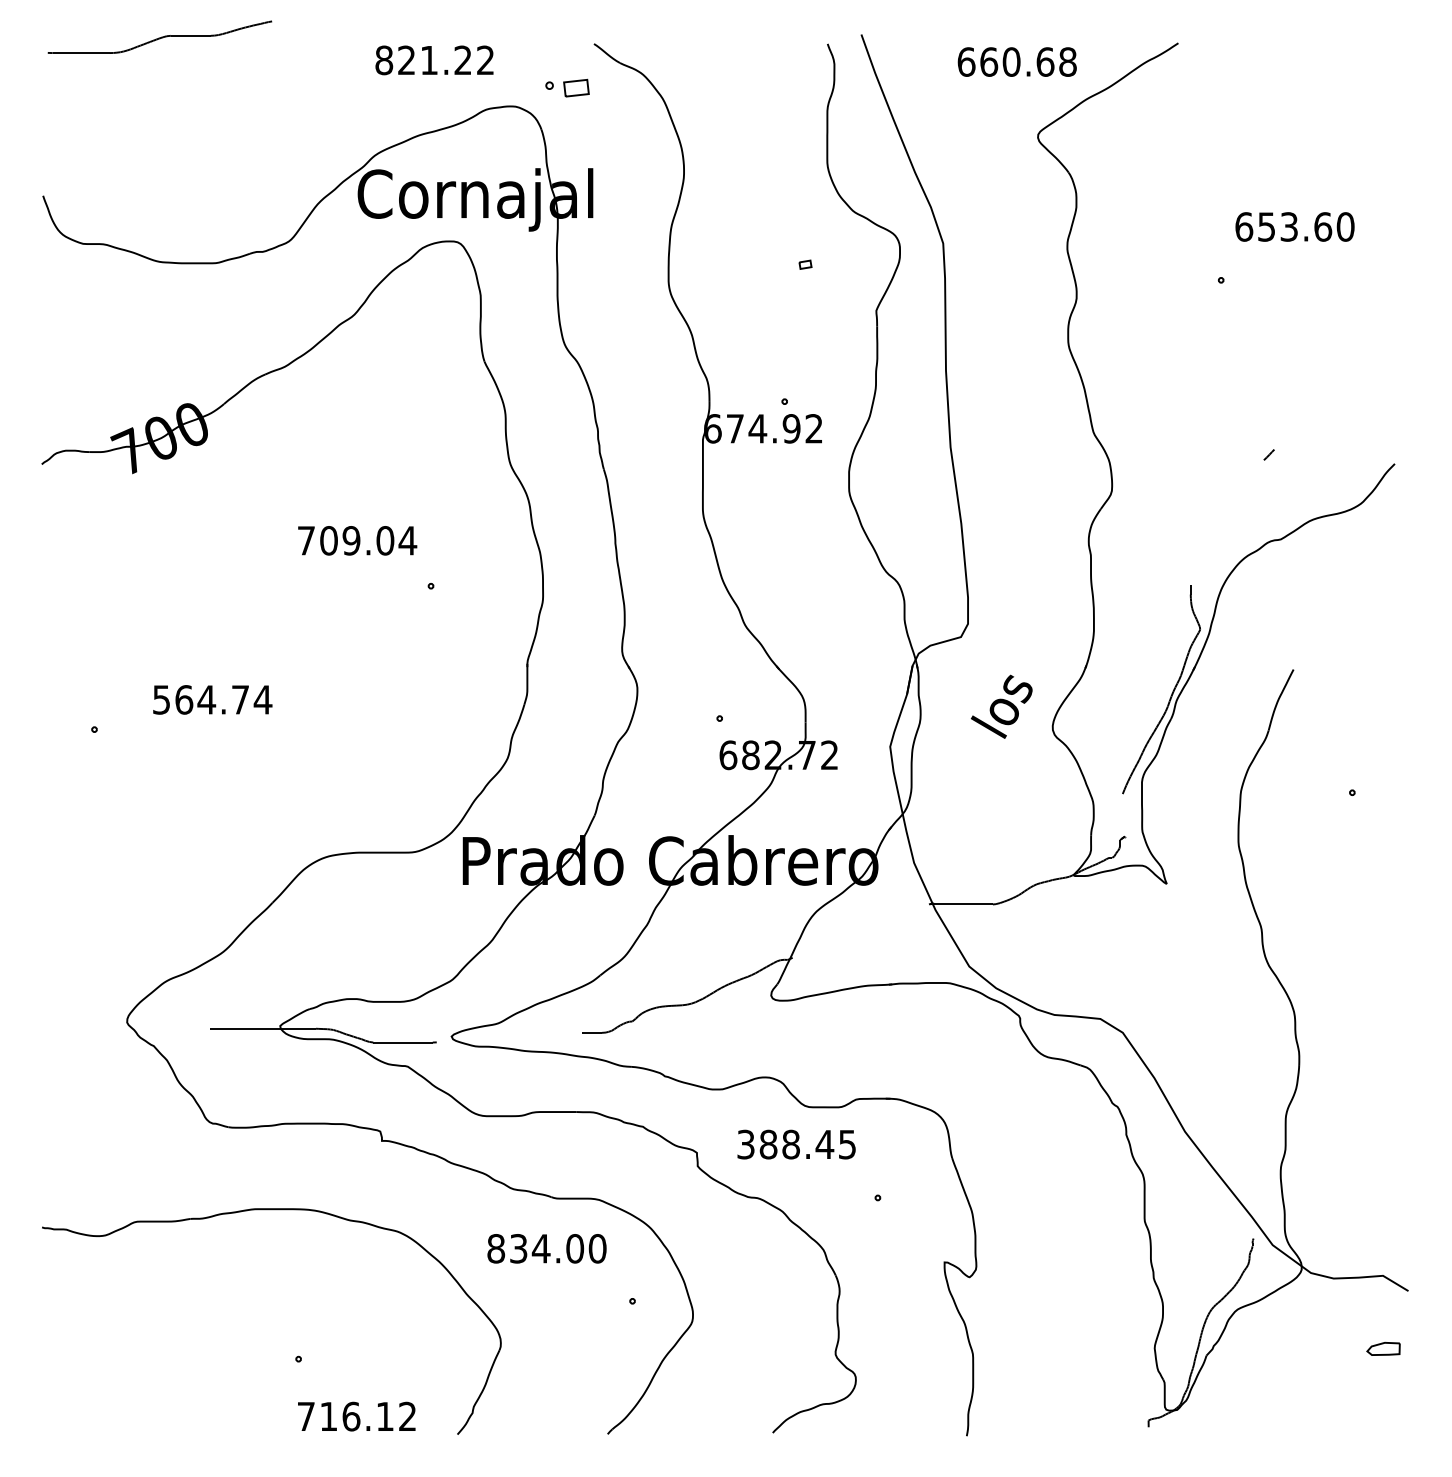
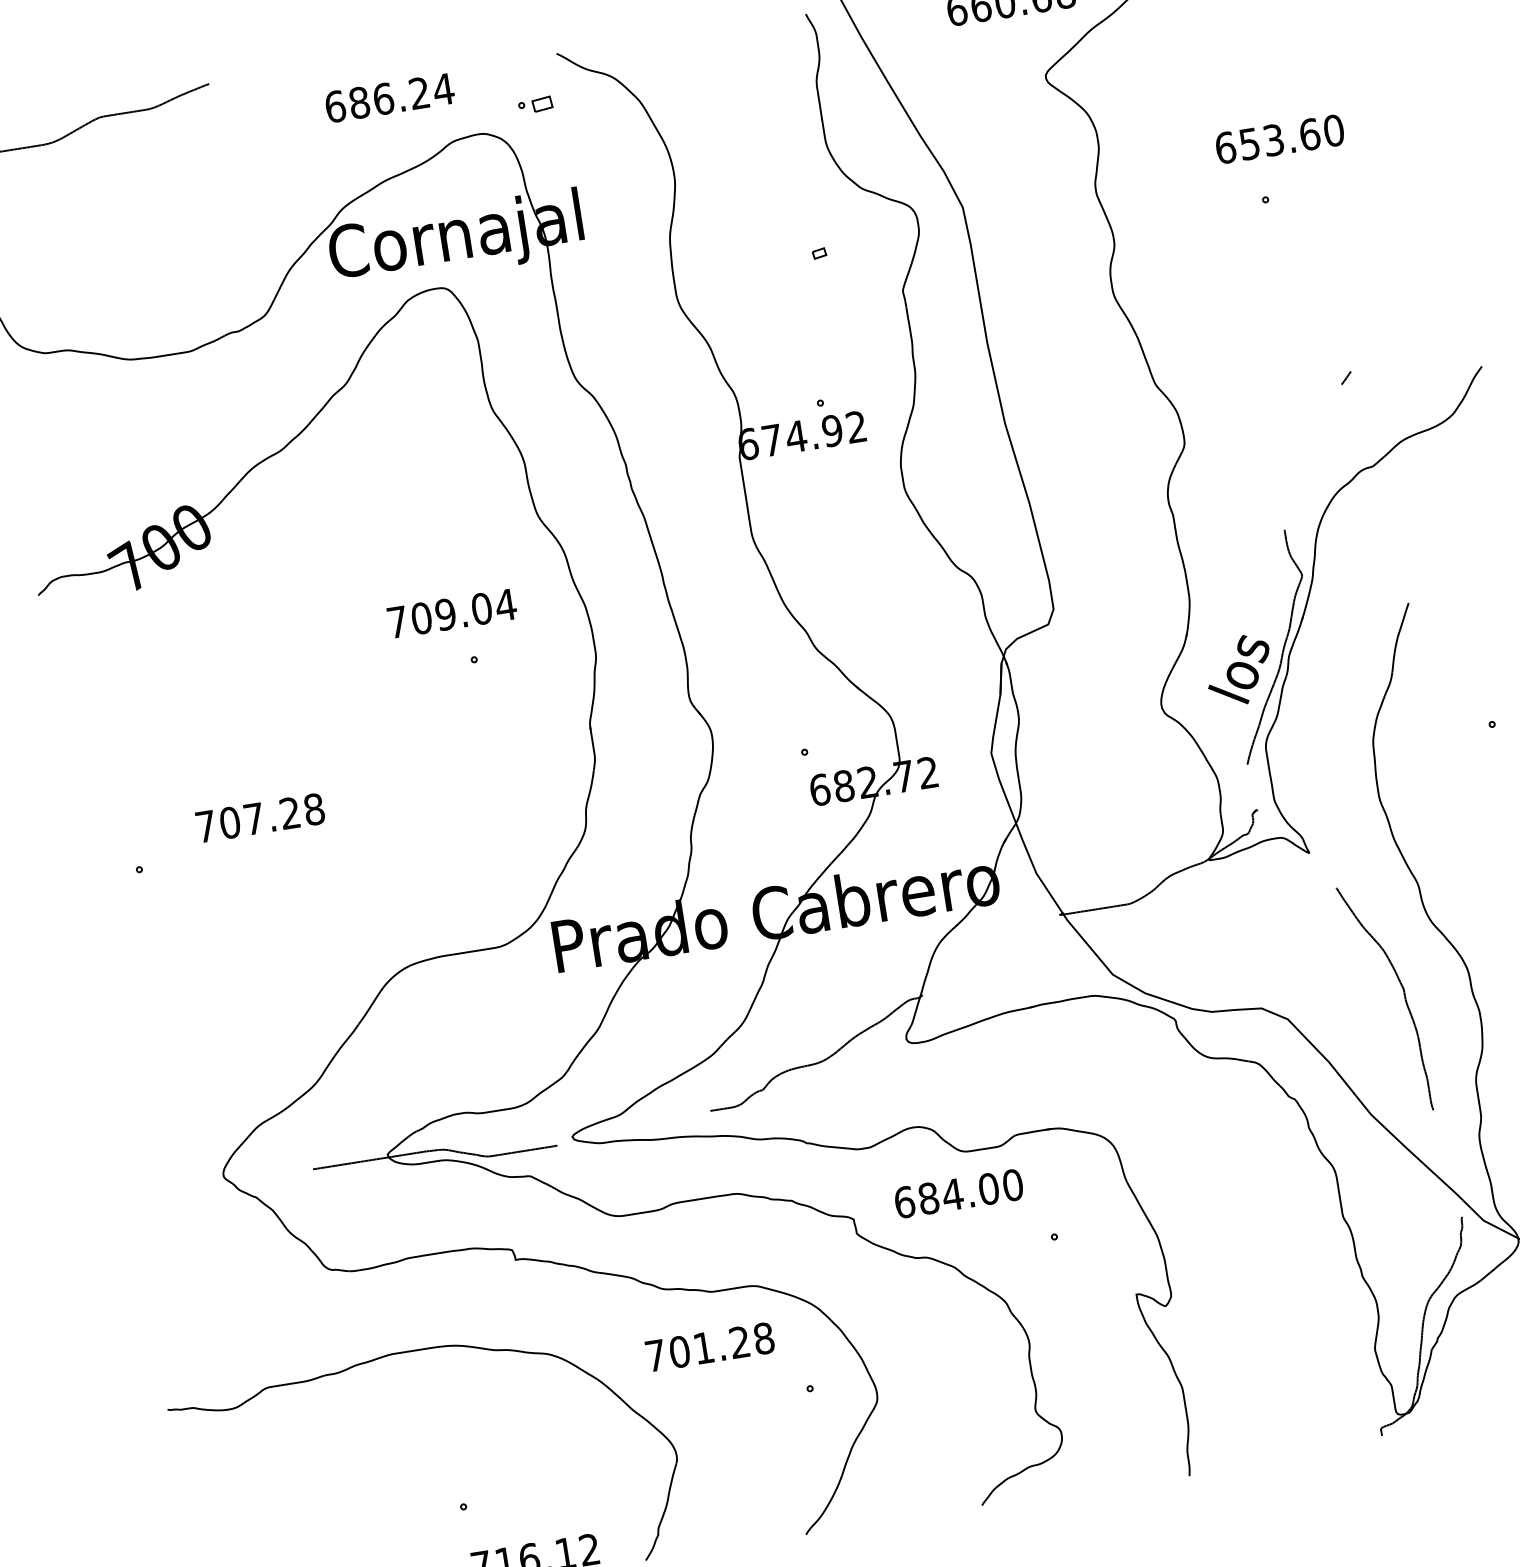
text: (435, 60) -> (390, 98), 821.22 -> 686.24
part: (567, 87) -> (535, 104), size x0.71
text: (1294, 226) -> (1279, 138), moved
text: (357, 540) -> (452, 613), moved
text: (212, 699) -> (260, 817), 564.74 -> 707.28
text: (1001, 706) -> (1238, 670), moved
curve: (1232, 1027) -> (1403, 995), added
text: (796, 1144) -> (958, 1193), 388.45 -> 684.00
text: (546, 1248) -> (709, 1346), 834.00 -> 701.28

